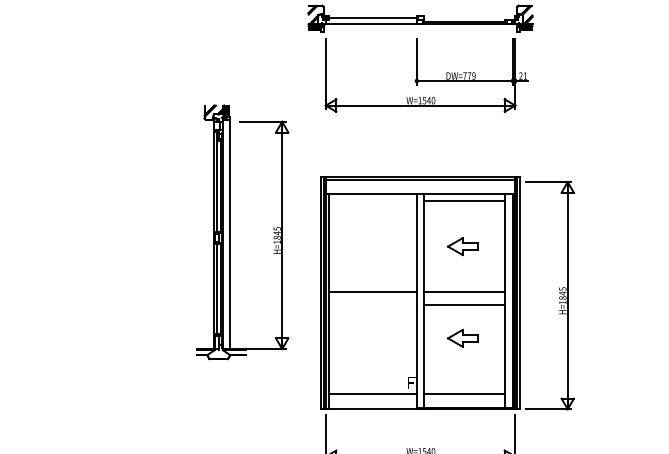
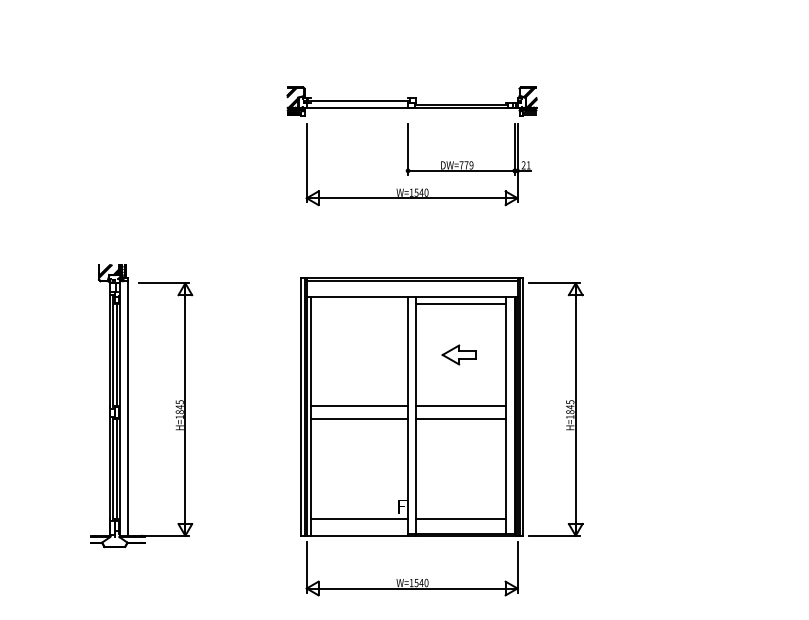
part: (231, 232) -> (128, 406), moved
line: (373, 304) -> (359, 419), added
part: (462, 337) -> (458, 456), removed

